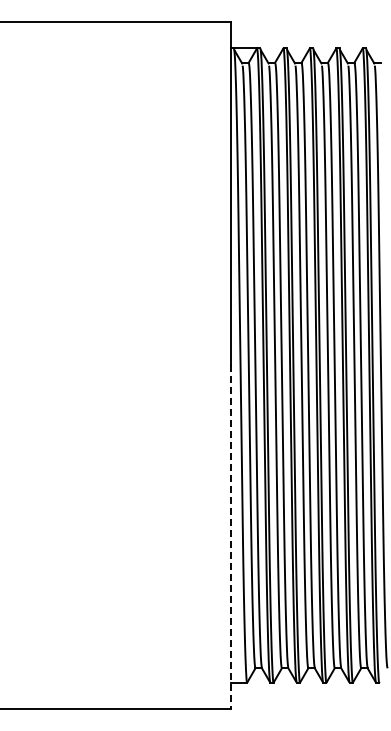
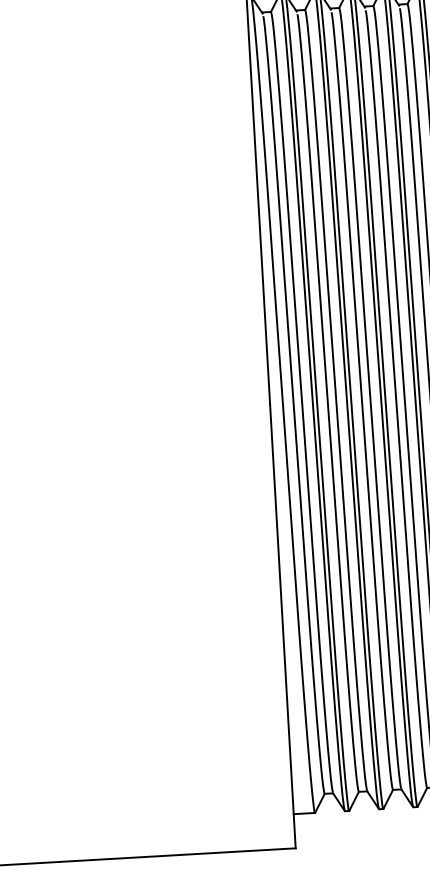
line: (230, 537) -> (282, 626), dashed -> solid

